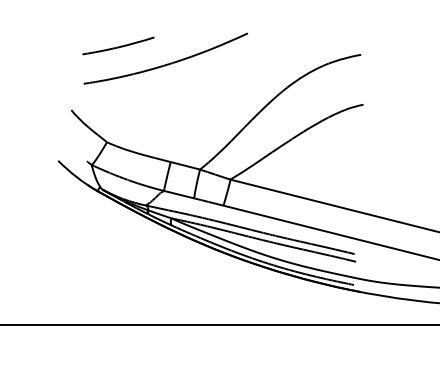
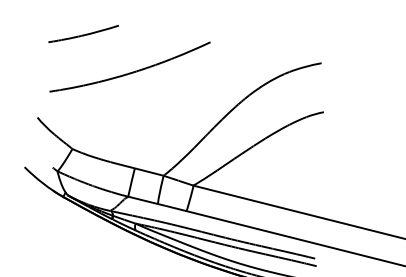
part: (118, 45) -> (83, 33), moved

